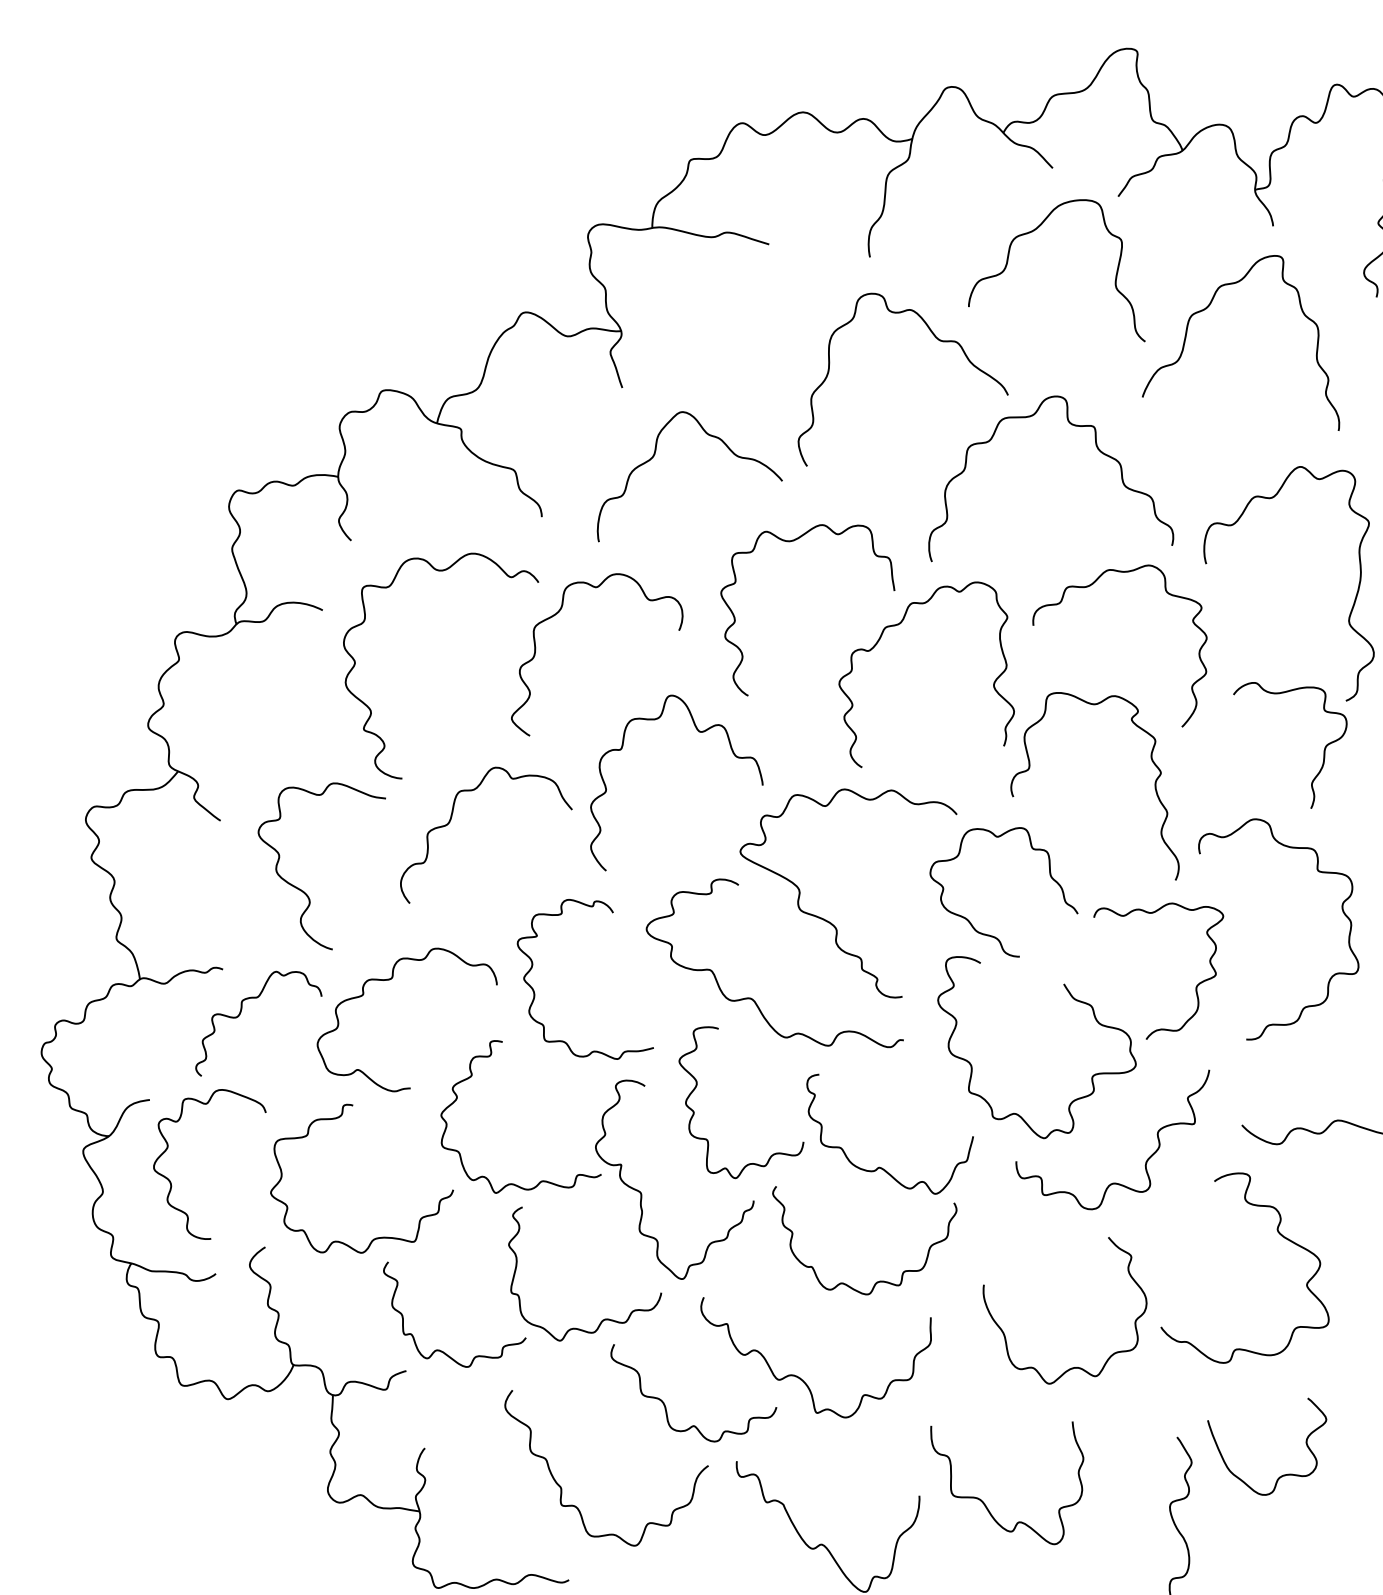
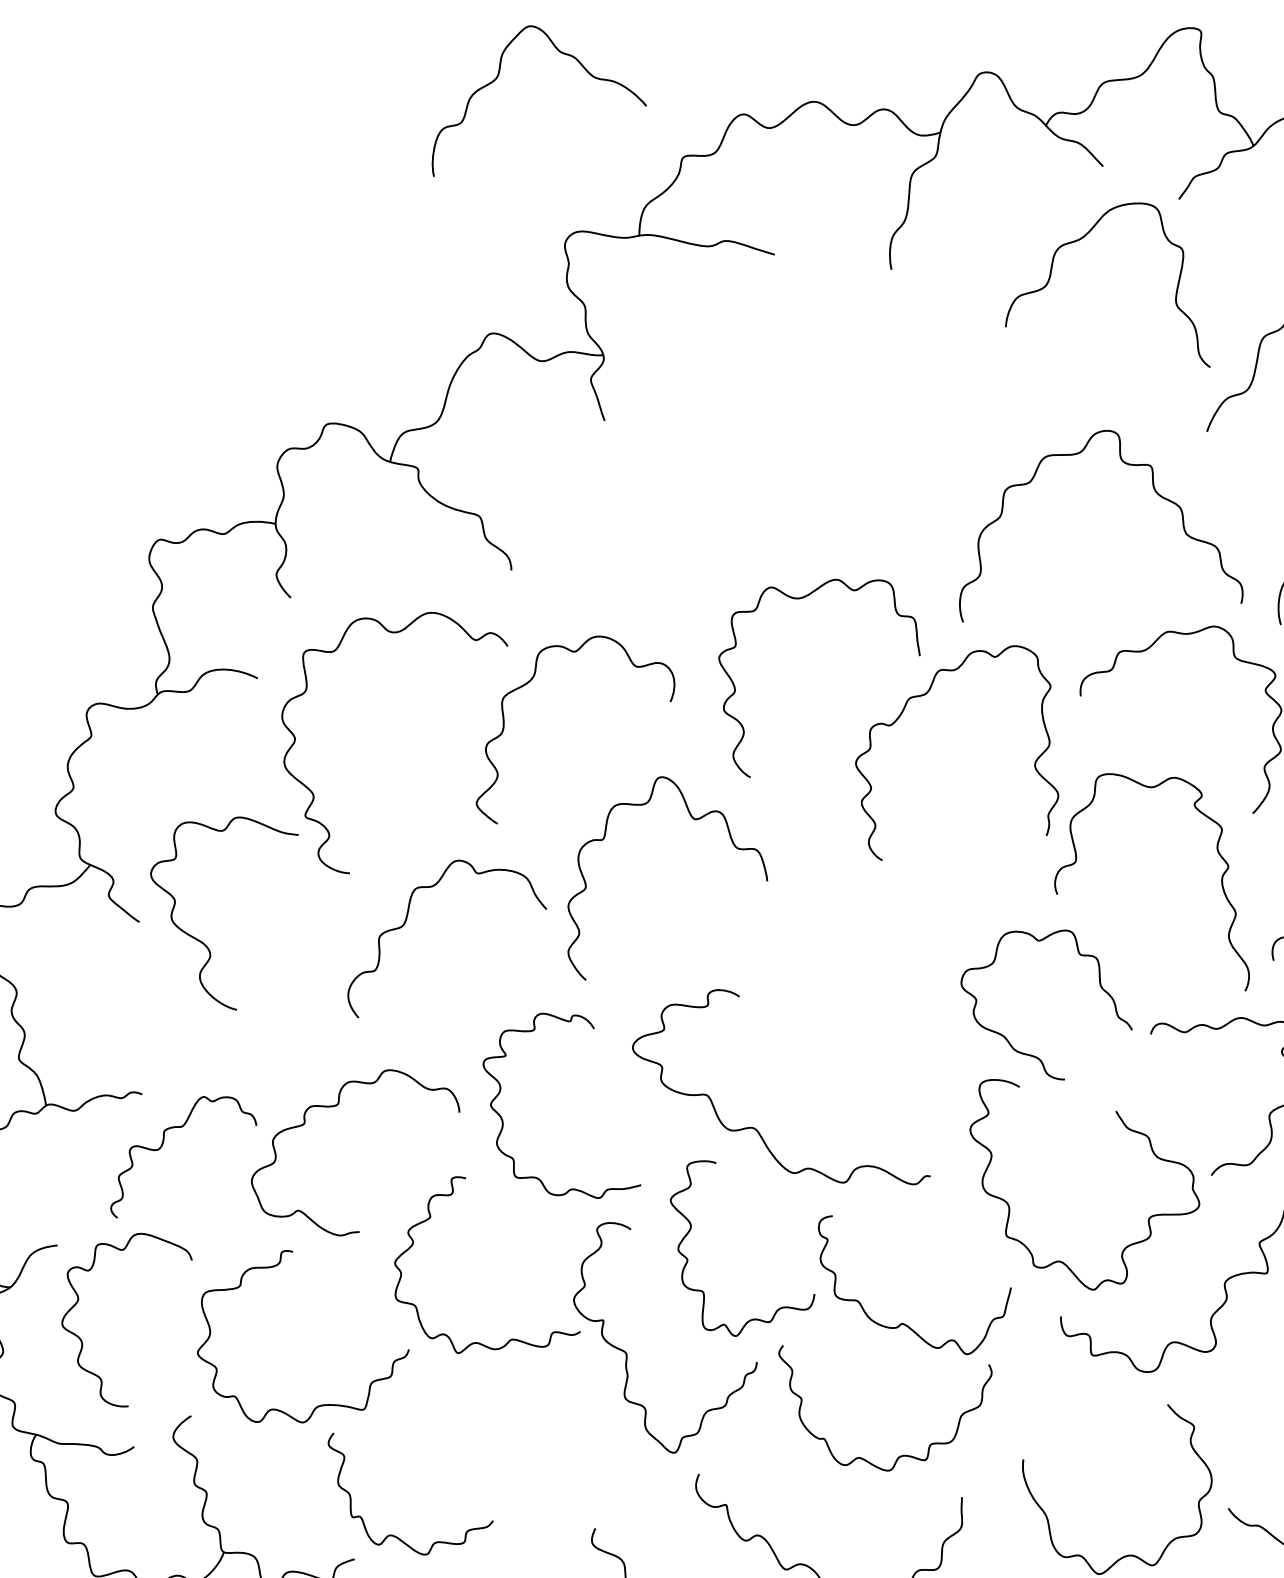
curve: (935, 338) -> (967, 363), removed
curve: (654, 456) -> (498, 77), moved
curve: (303, 890) -> (203, 941), moved
curve: (831, 922) -> (846, 1039), removed
curve: (604, 1318) -> (584, 1498), removed

